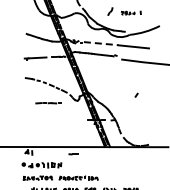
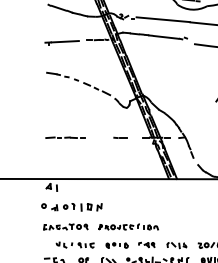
line: (101, 43) -> (163, 19), dashed -> solid
line: (48, 103) -> (65, 138), moved
part: (73, 154) -> (120, 138), moved

